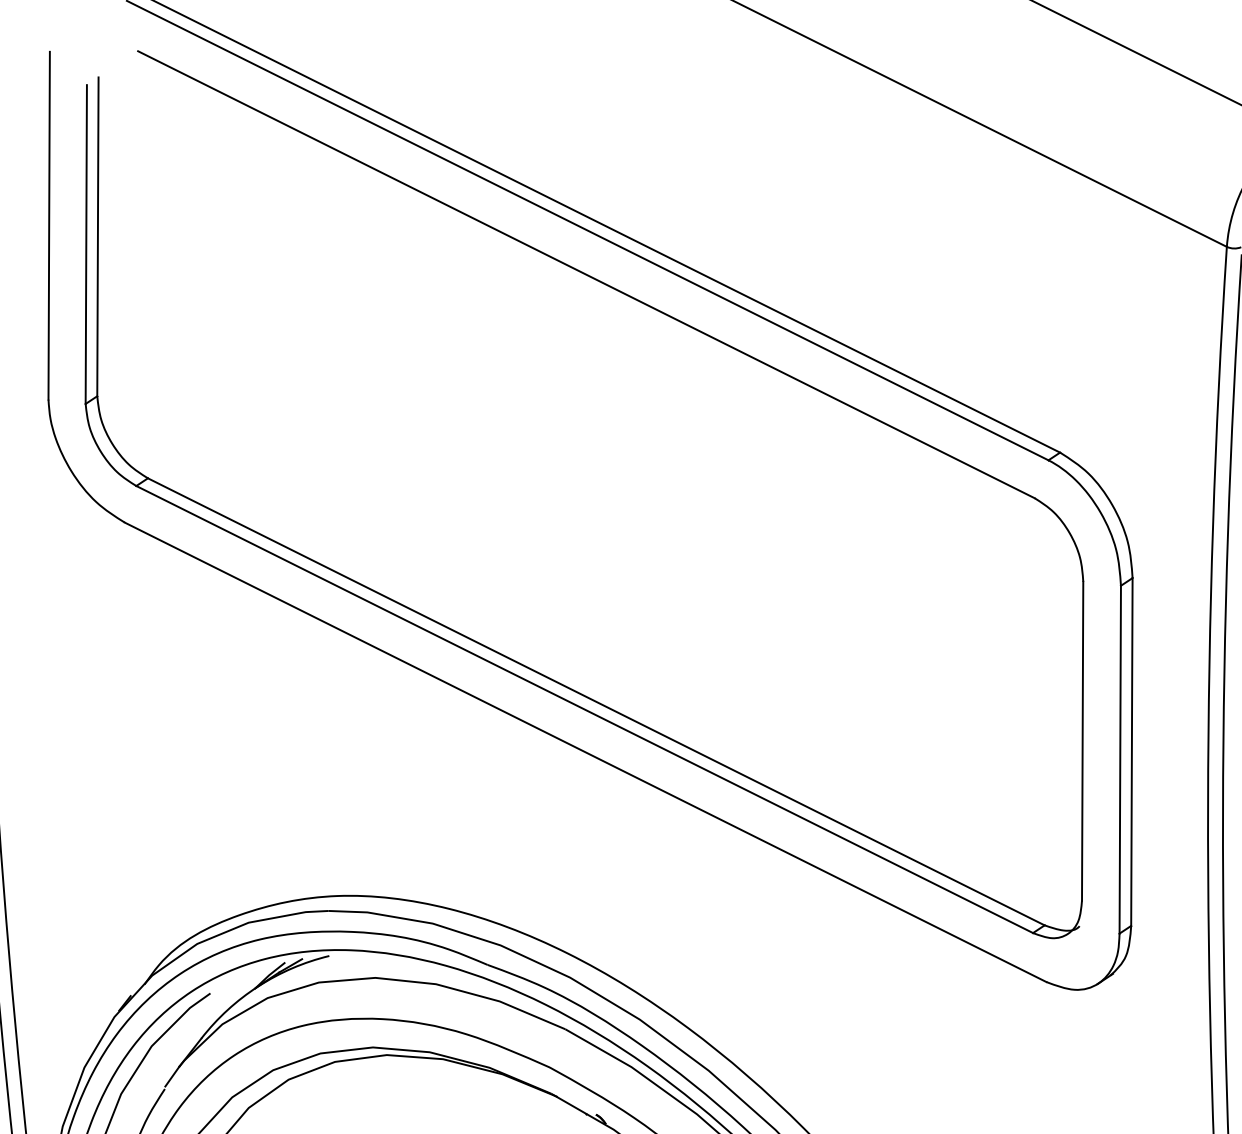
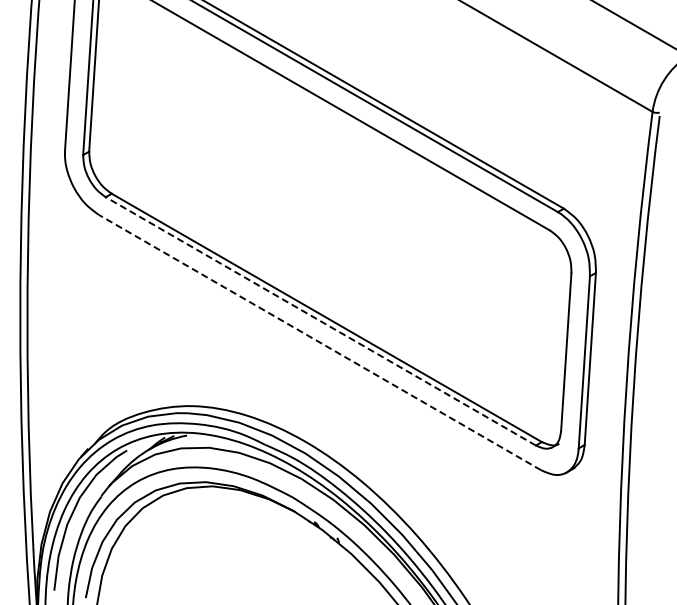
line: (583, 709) -> (320, 321), solid -> dashed
line: (584, 752) -> (319, 342), solid -> dashed

